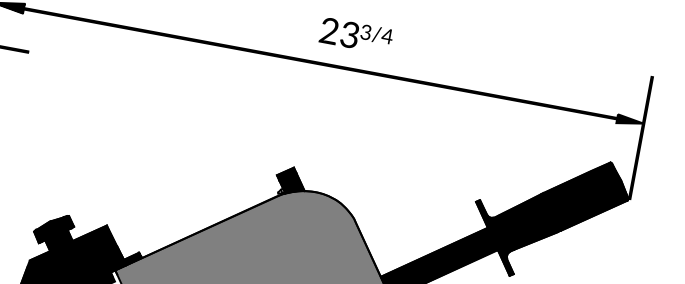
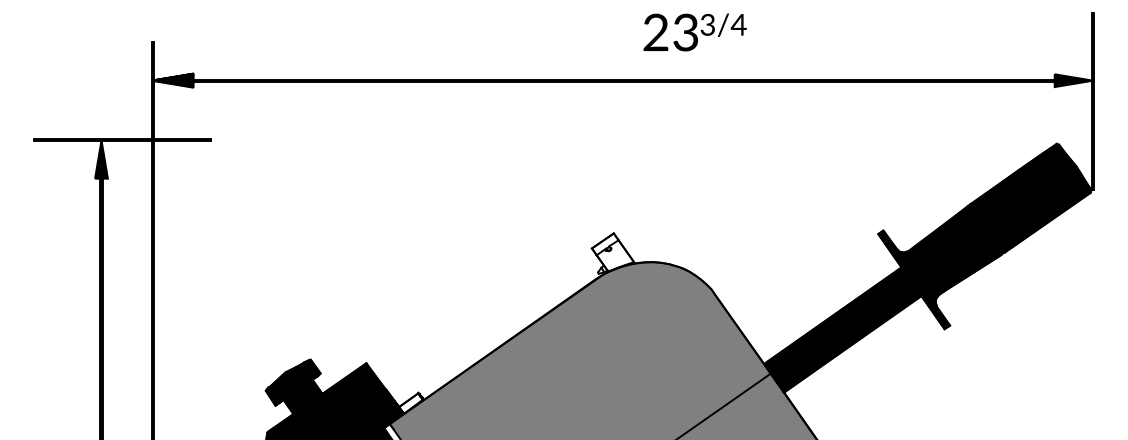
text: (355, 35) -> (694, 32), moved
fill: (290, 180) -> (612, 252), removed
fill: (132, 259) -> (411, 403), removed

